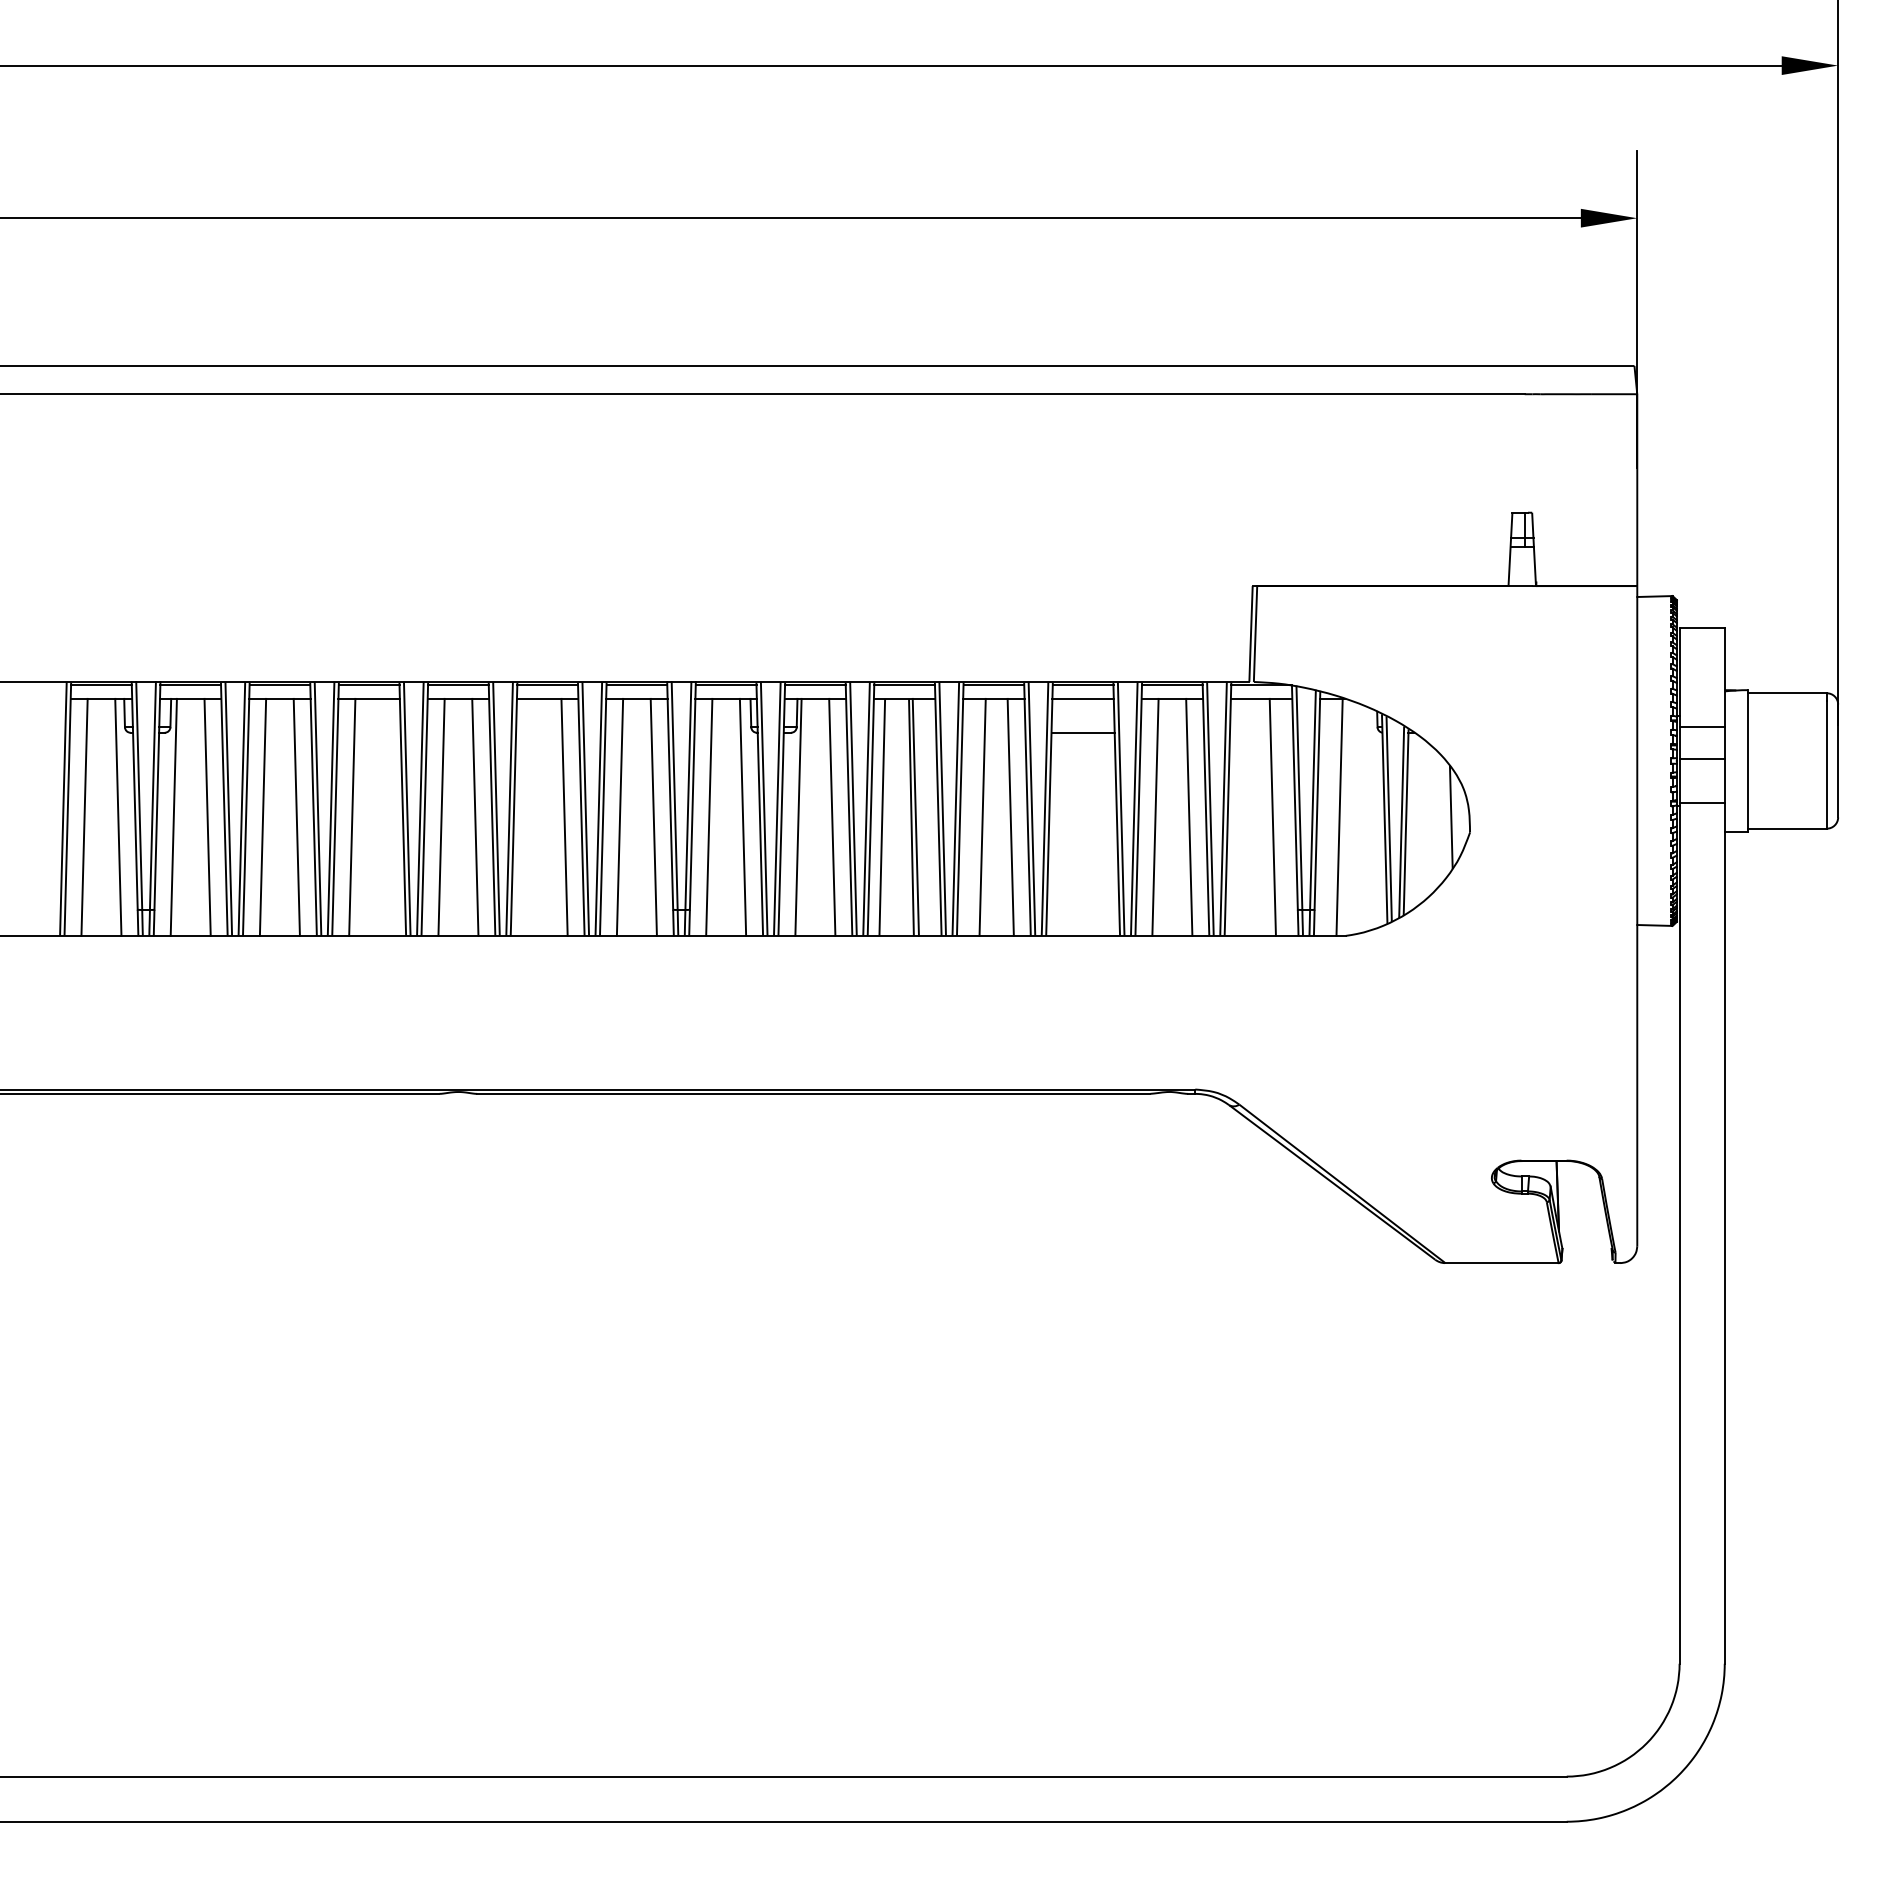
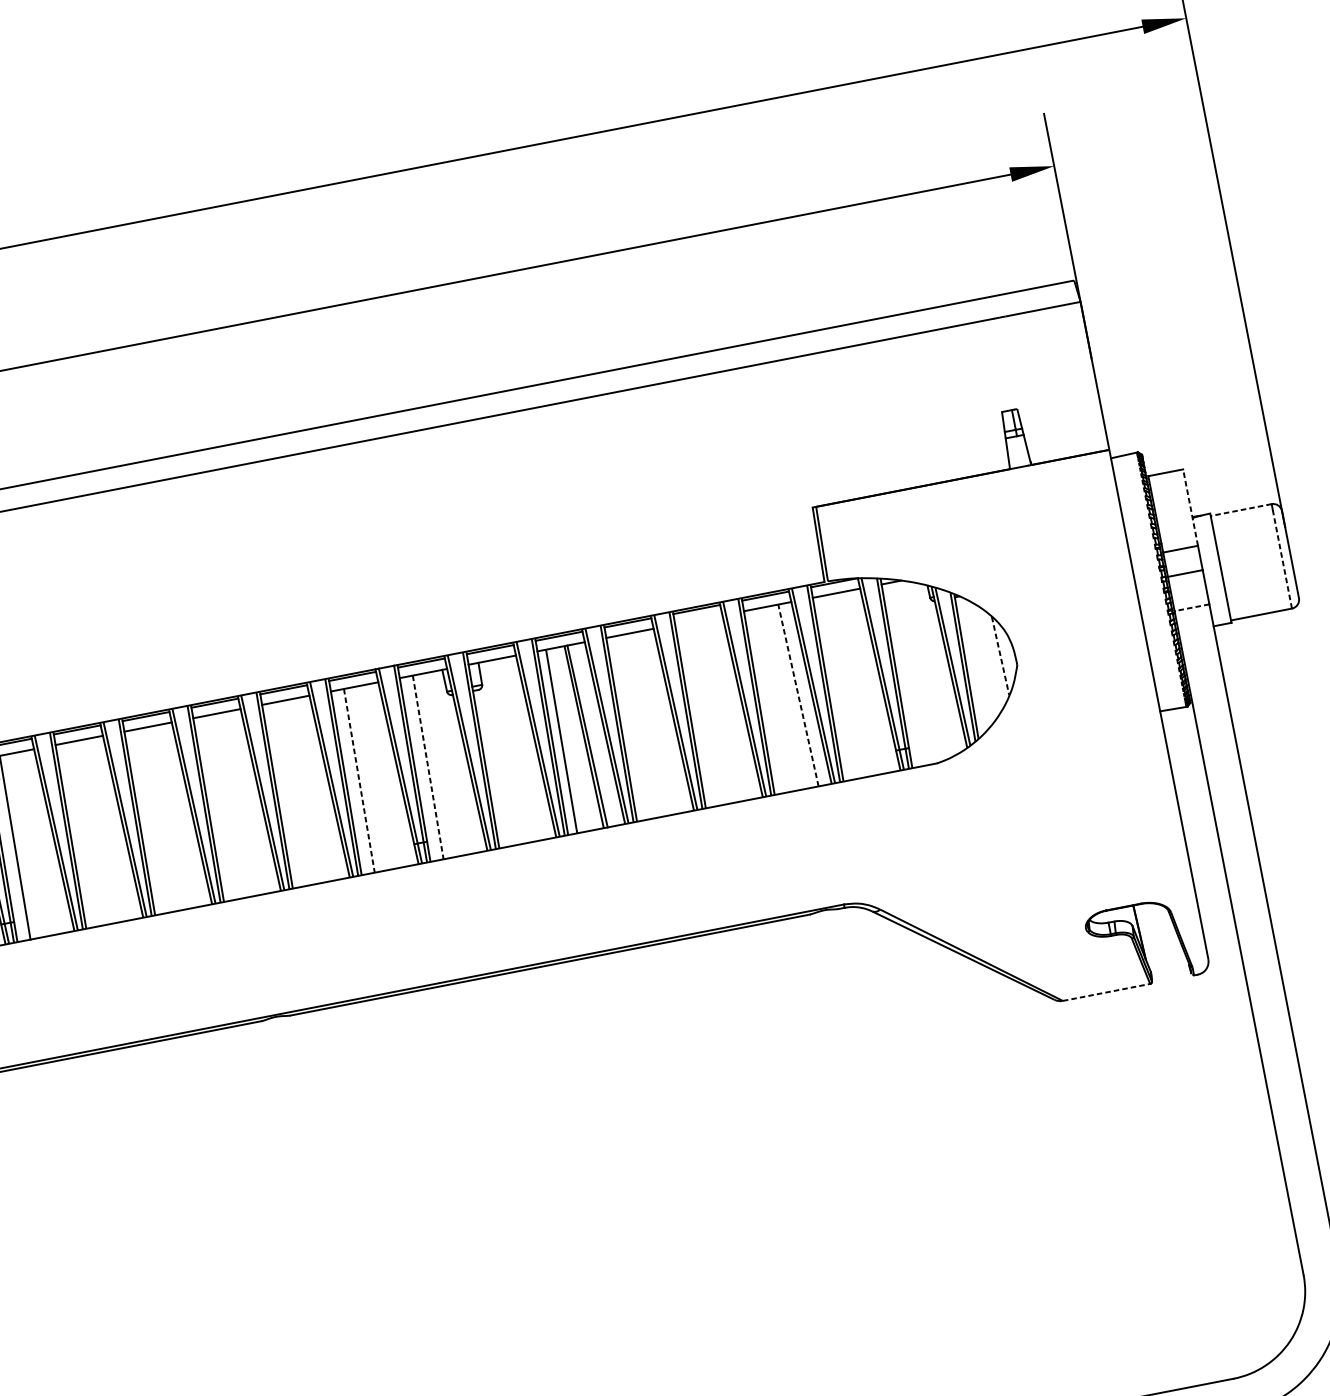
line: (1724, 677) -> (1190, 507), solid -> dashed
line: (1786, 693) -> (1240, 510), solid -> dashed
line: (1082, 698) -> (698, 619), removed
line: (1082, 732) -> (703, 646), removed
line: (1826, 764) -> (1282, 559), solid -> dashed
line: (1702, 803) -> (1192, 607), solid -> dashed
line: (207, 816) -> (41, 842), removed
line: (262, 816) -> (83, 833), removed
line: (296, 816) -> (109, 828), removed
line: (352, 816) -> (152, 820), removed
line: (441, 816) -> (221, 806), removed
line: (475, 816) -> (247, 801), removed
line: (564, 816) -> (316, 788), removed
line: (653, 816) -> (385, 775), removed
line: (742, 816) -> (453, 761), removed
line: (798, 816) -> (496, 753), removed
line: (832, 816) -> (523, 748), removed
line: (982, 816) -> (638, 725), removed
line: (1010, 816) -> (660, 721), removed
line: (1155, 816) -> (772, 699), removed
line: (1272, 816) -> (862, 682), removed
line: (1339, 816) -> (914, 672), removed
line: (620, 817) -> (359, 780), solid -> dashed
line: (709, 817) -> (428, 767), solid -> dashed
line: (1189, 817) -> (798, 695), solid -> dashed
line: (1451, 817) -> (1000, 656), solid -> dashed
line: (1502, 1263) -> (1106, 992), solid -> dashed

